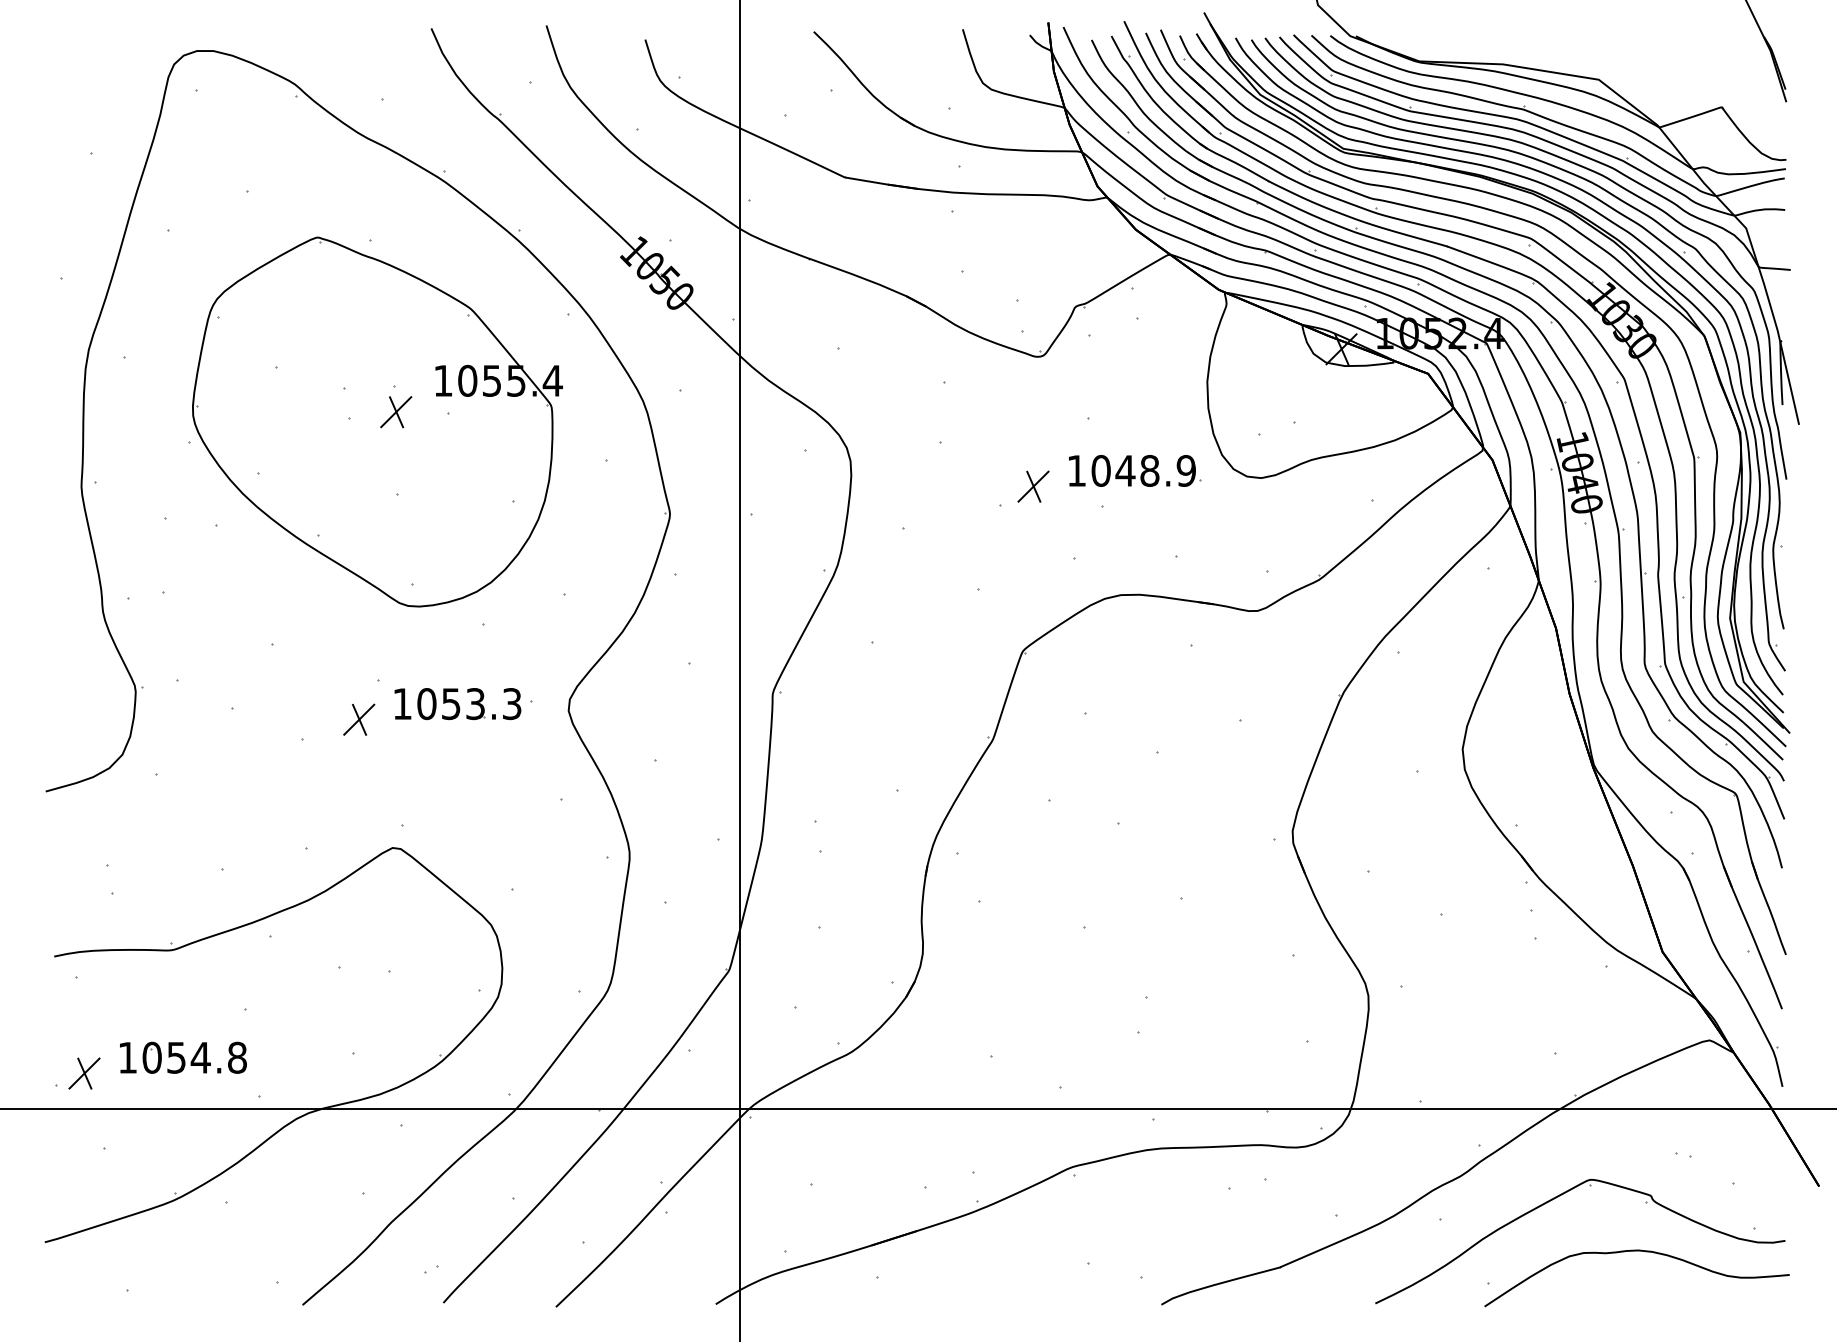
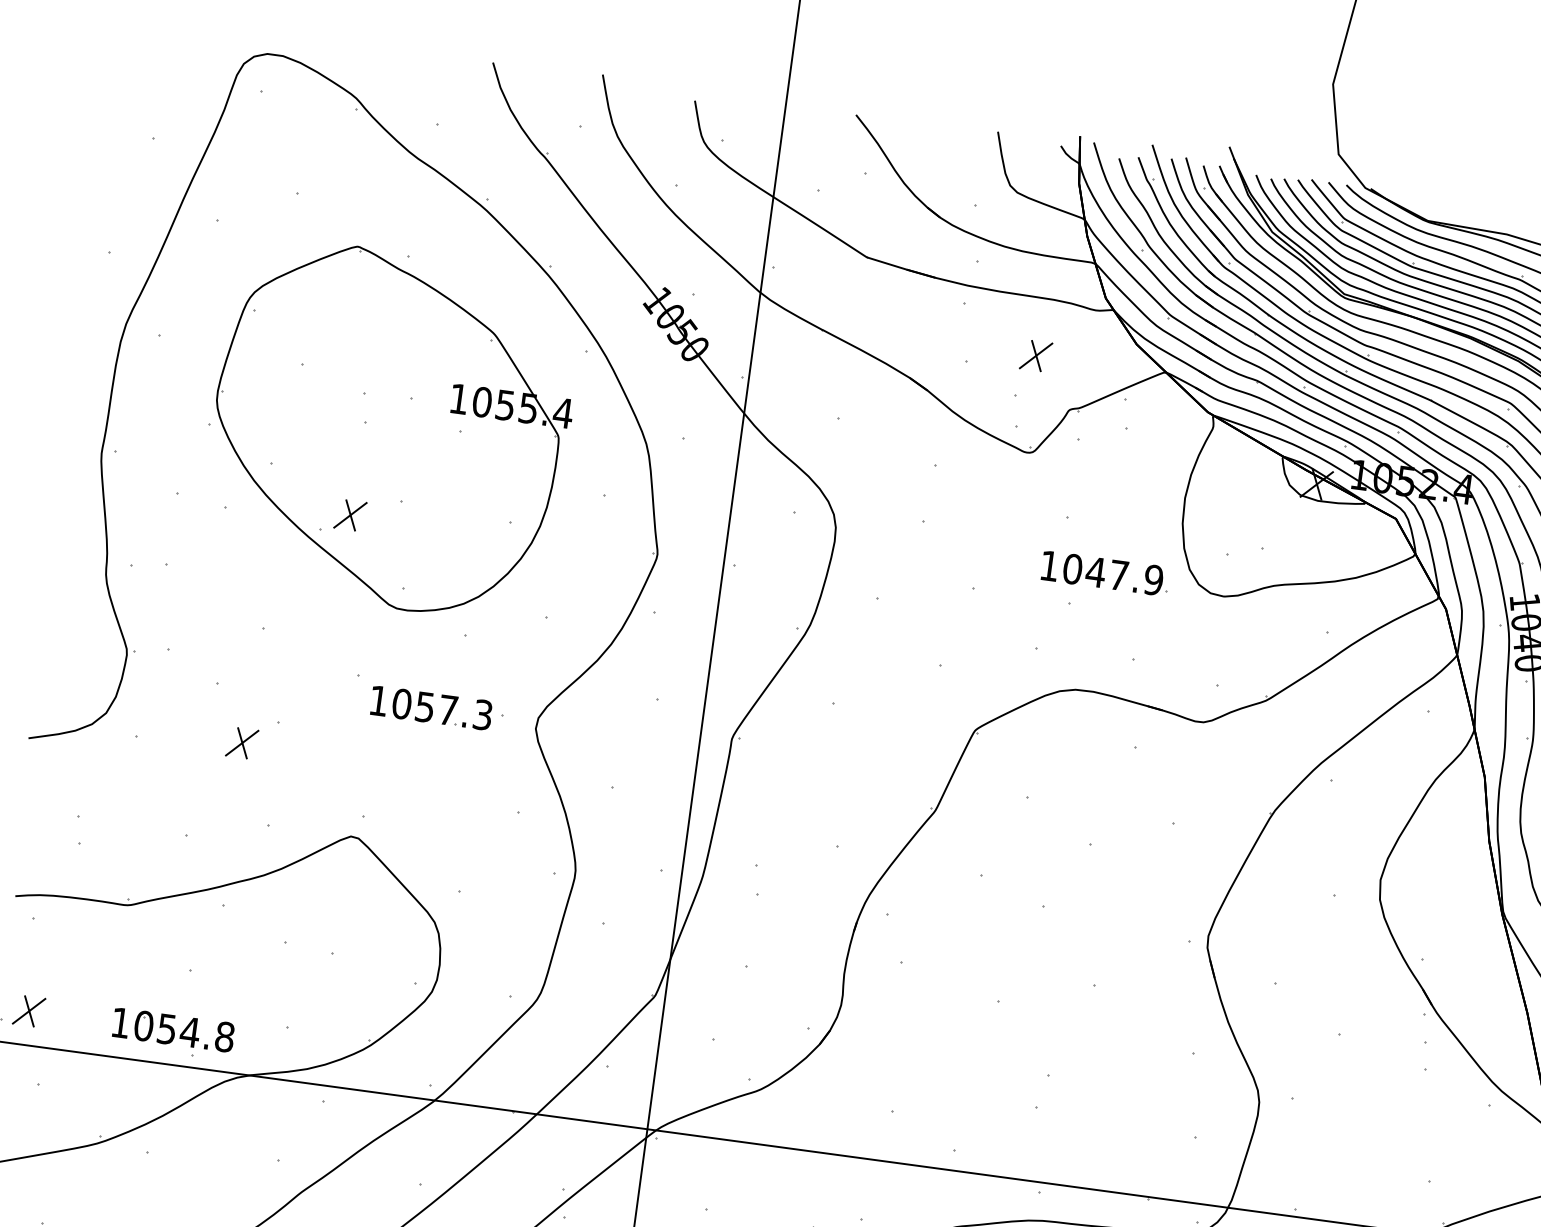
part: (396, 412) -> (350, 515), moved
text: (1149, 470) -> (1118, 574), 1048.9 -> 1047.9
part: (1033, 486) -> (1036, 355), moved
text: (475, 704) -> (448, 710), 1053.3 -> 1057.3
part: (359, 719) -> (242, 742), moved
part: (183, 1057) -> (173, 1029), moved

